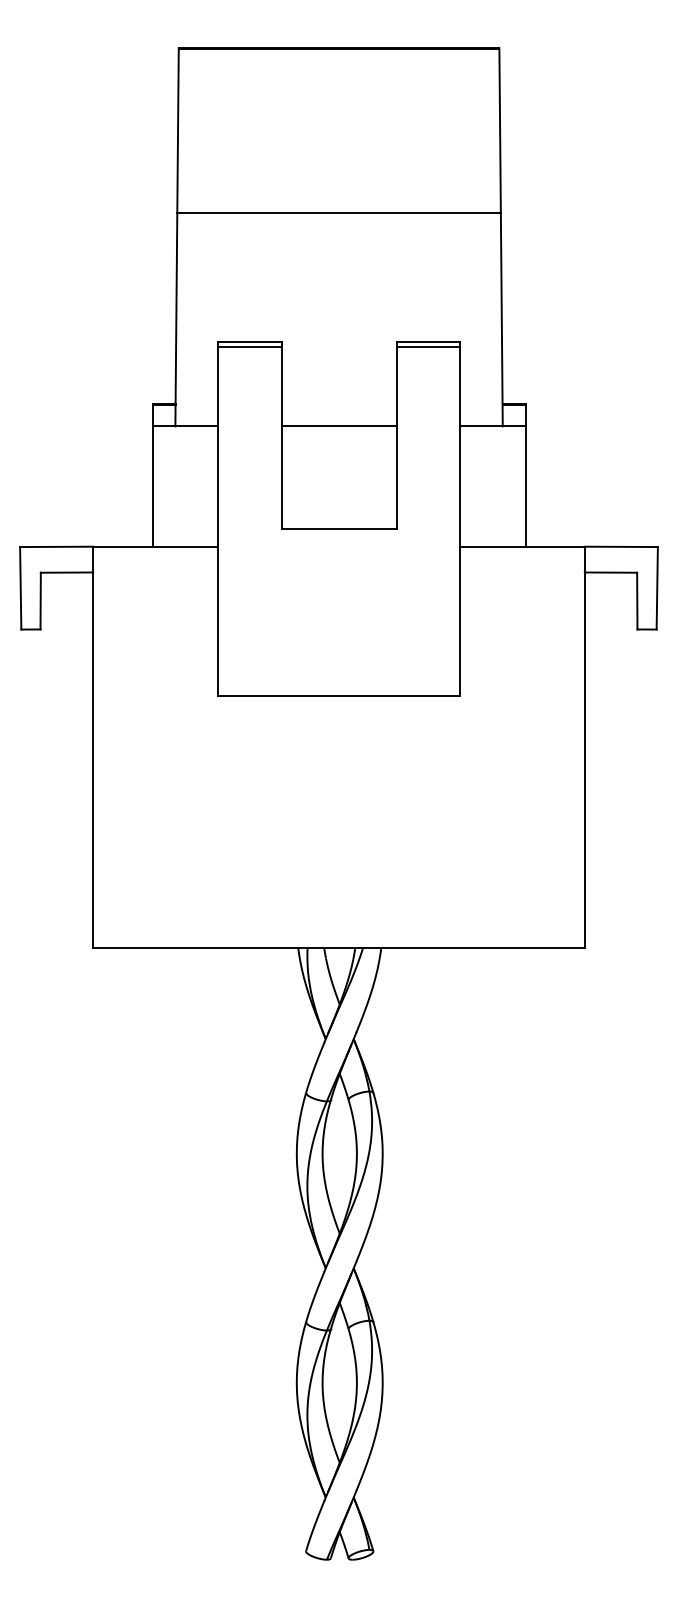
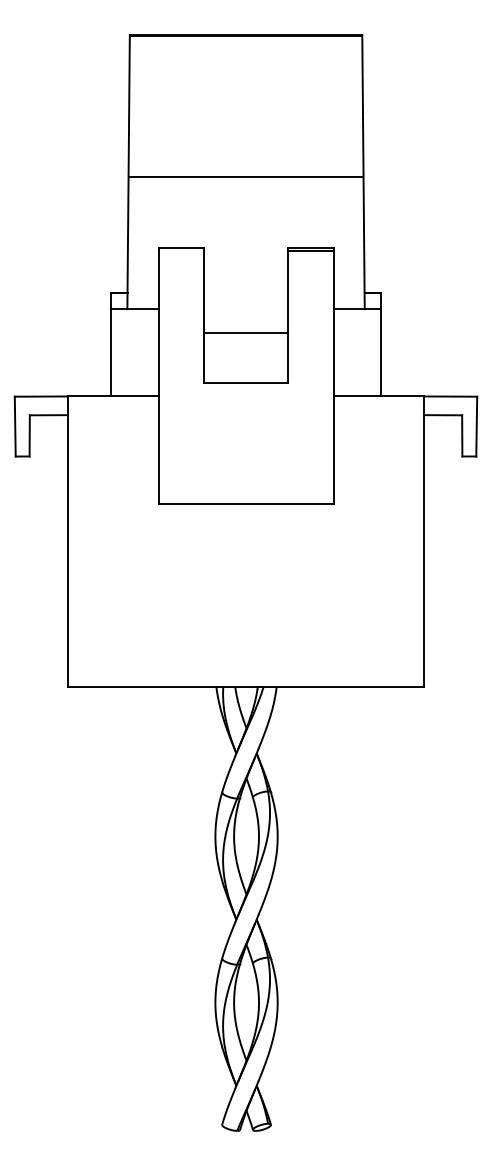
line: (338, 212) -> (245, 176), moved
line: (249, 346) -> (181, 251), removed
line: (338, 426) -> (245, 333), moved

